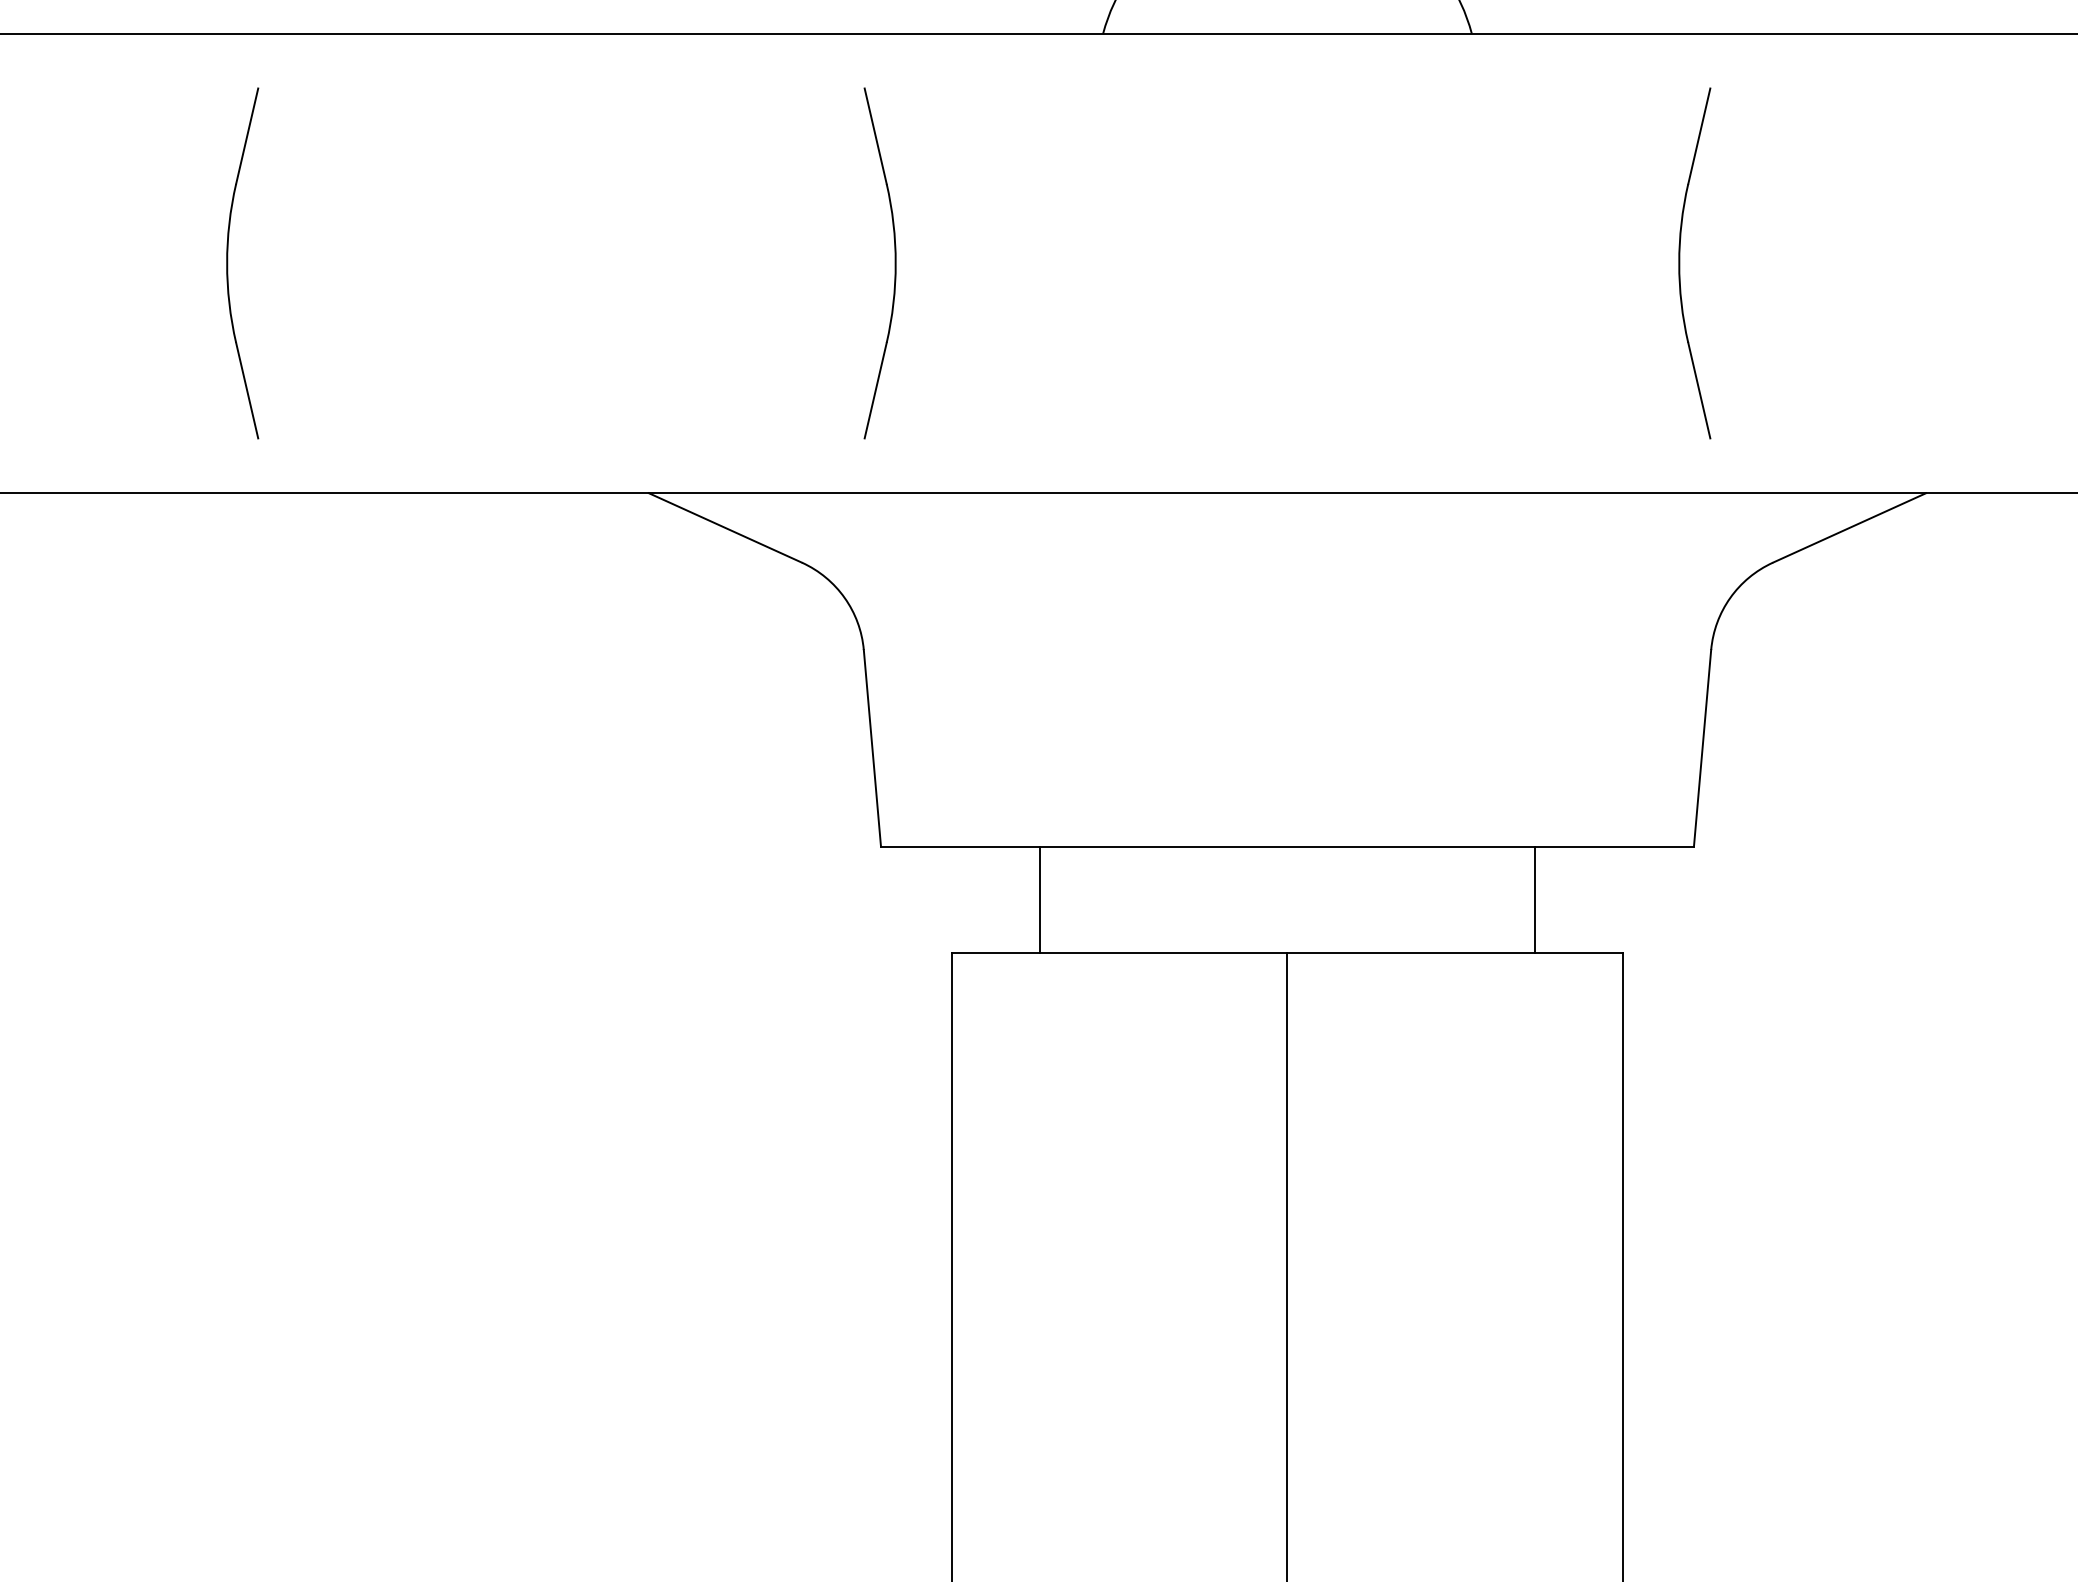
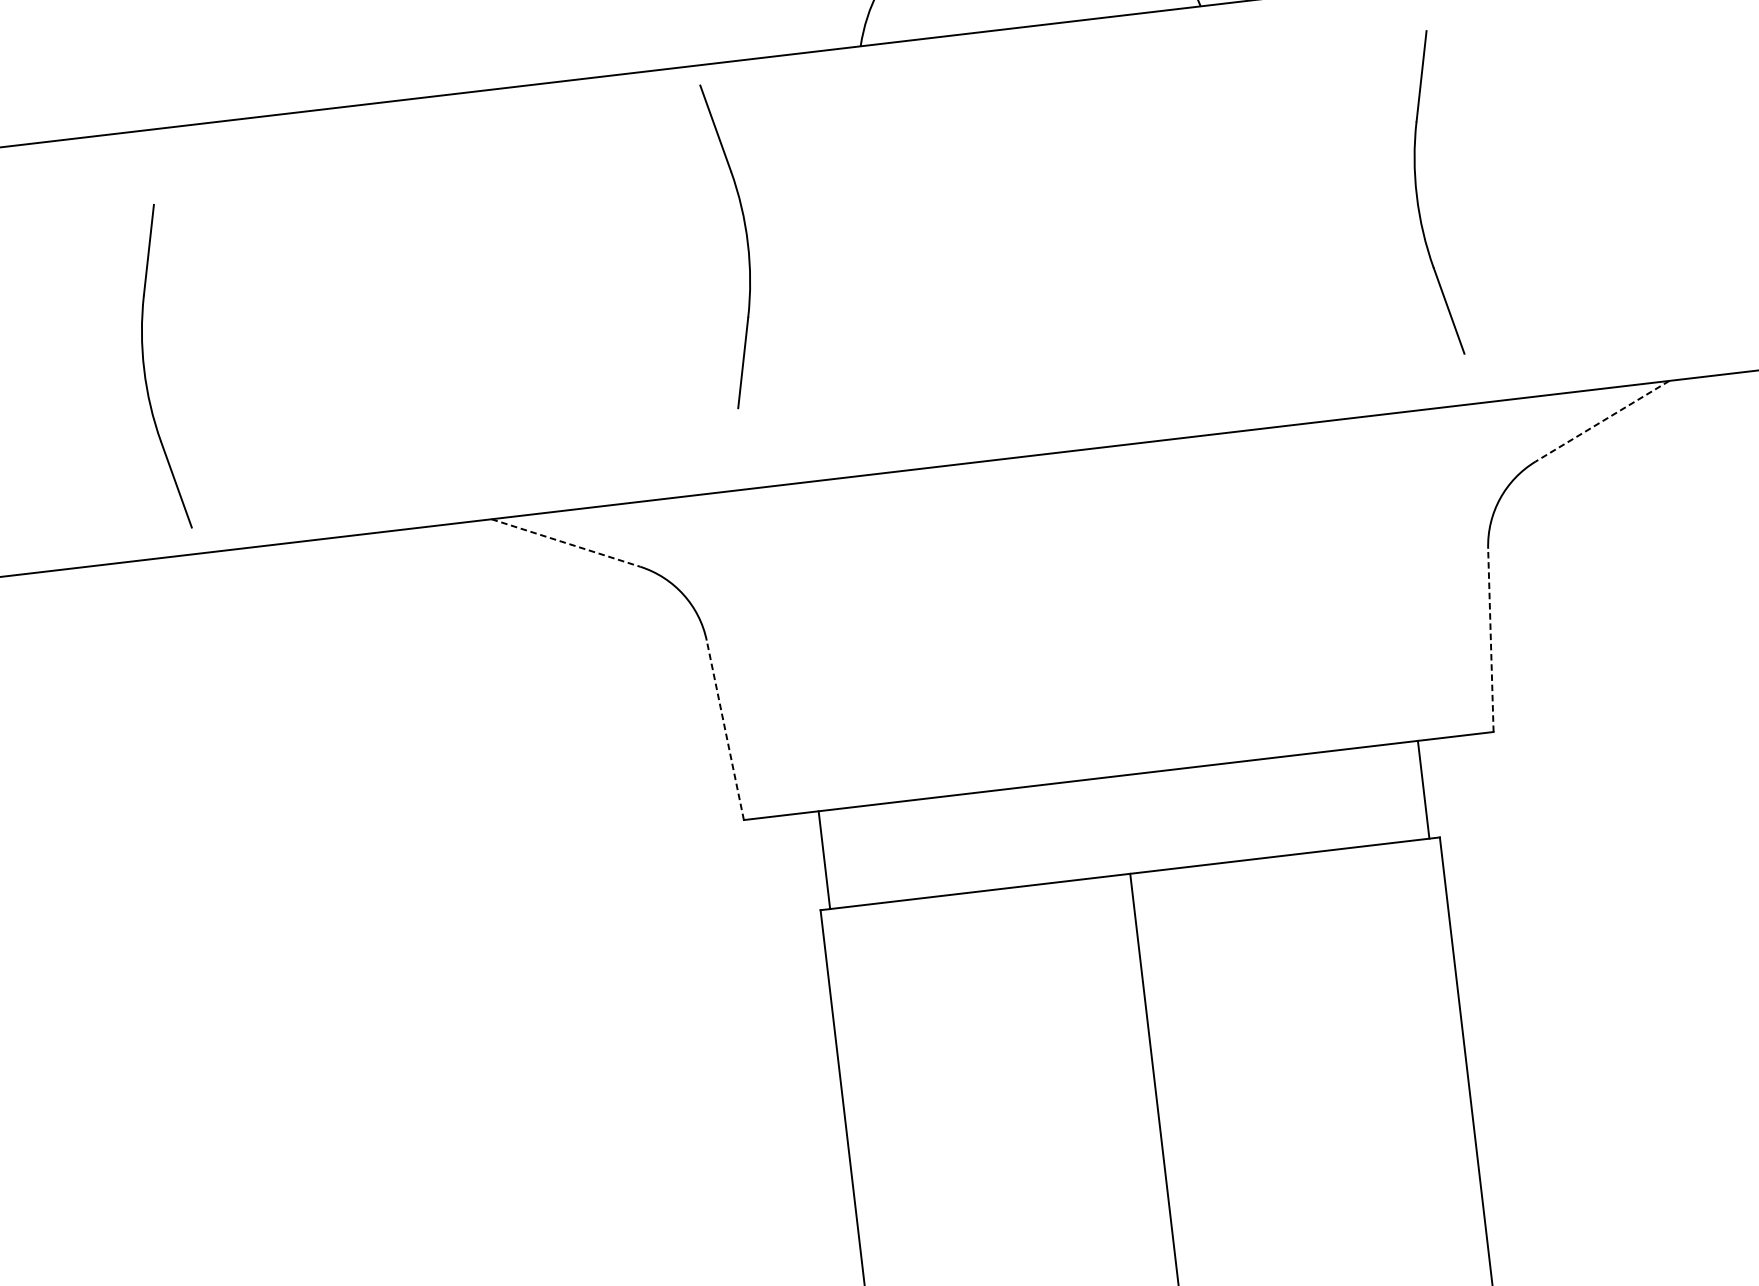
part: (228, 263) -> (145, 369), moved
part: (894, 263) -> (746, 243), moved
line: (725, 528) -> (566, 543), solid -> dashed
line: (1849, 528) -> (1602, 421), solid -> dashed
line: (872, 748) -> (725, 730), solid -> dashed
line: (1702, 748) -> (1490, 640), solid -> dashed
line: (1040, 899) -> (824, 859), moved
line: (1534, 899) -> (1423, 789), moved

